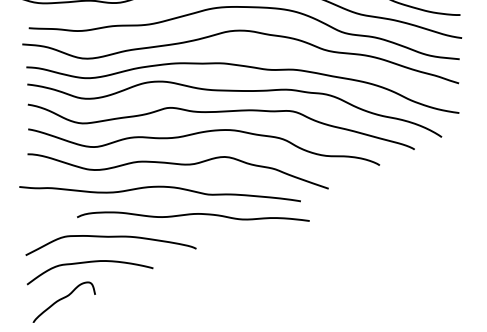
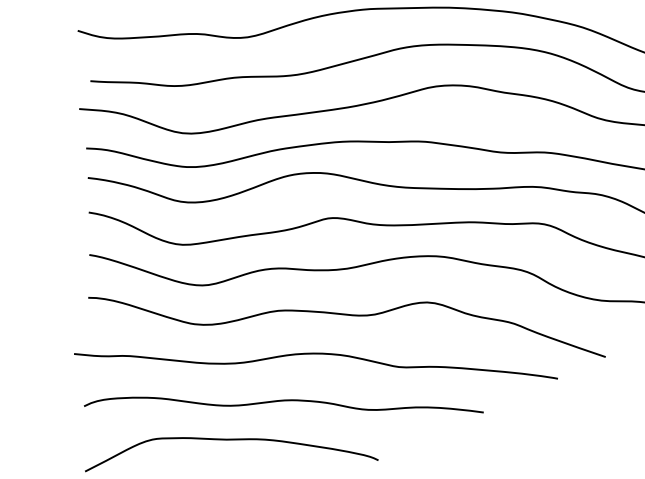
curve: (193, 214) -> (284, 401), moved

